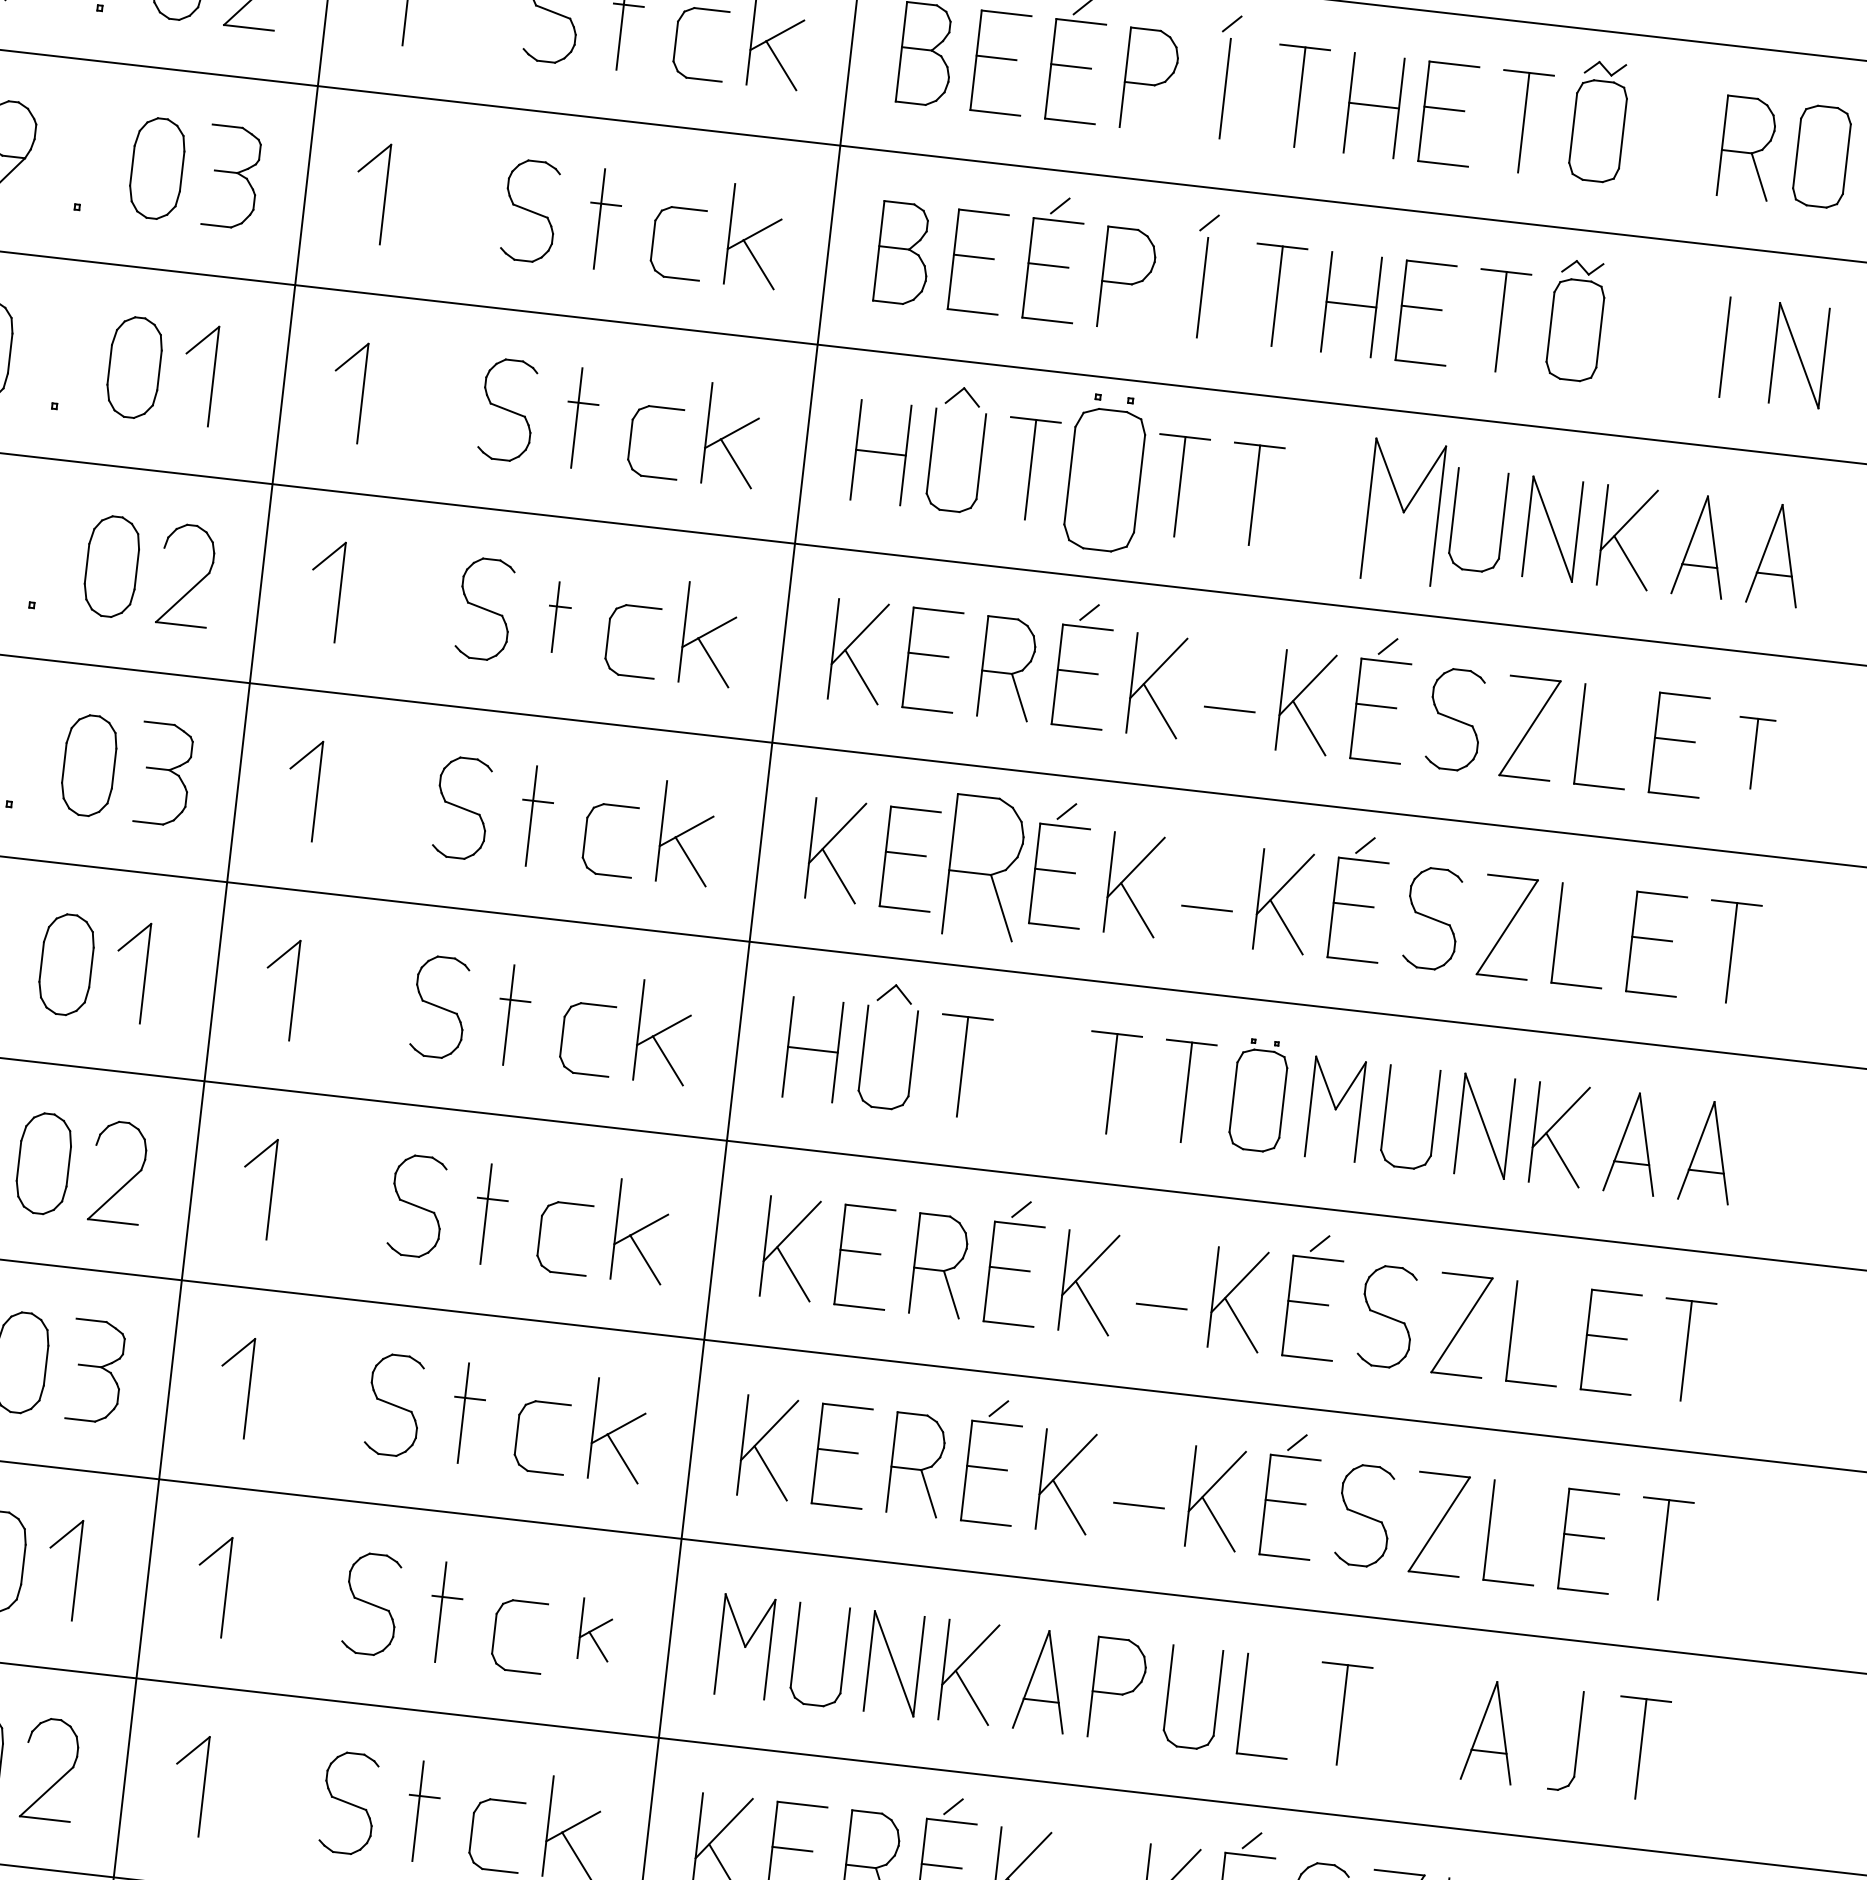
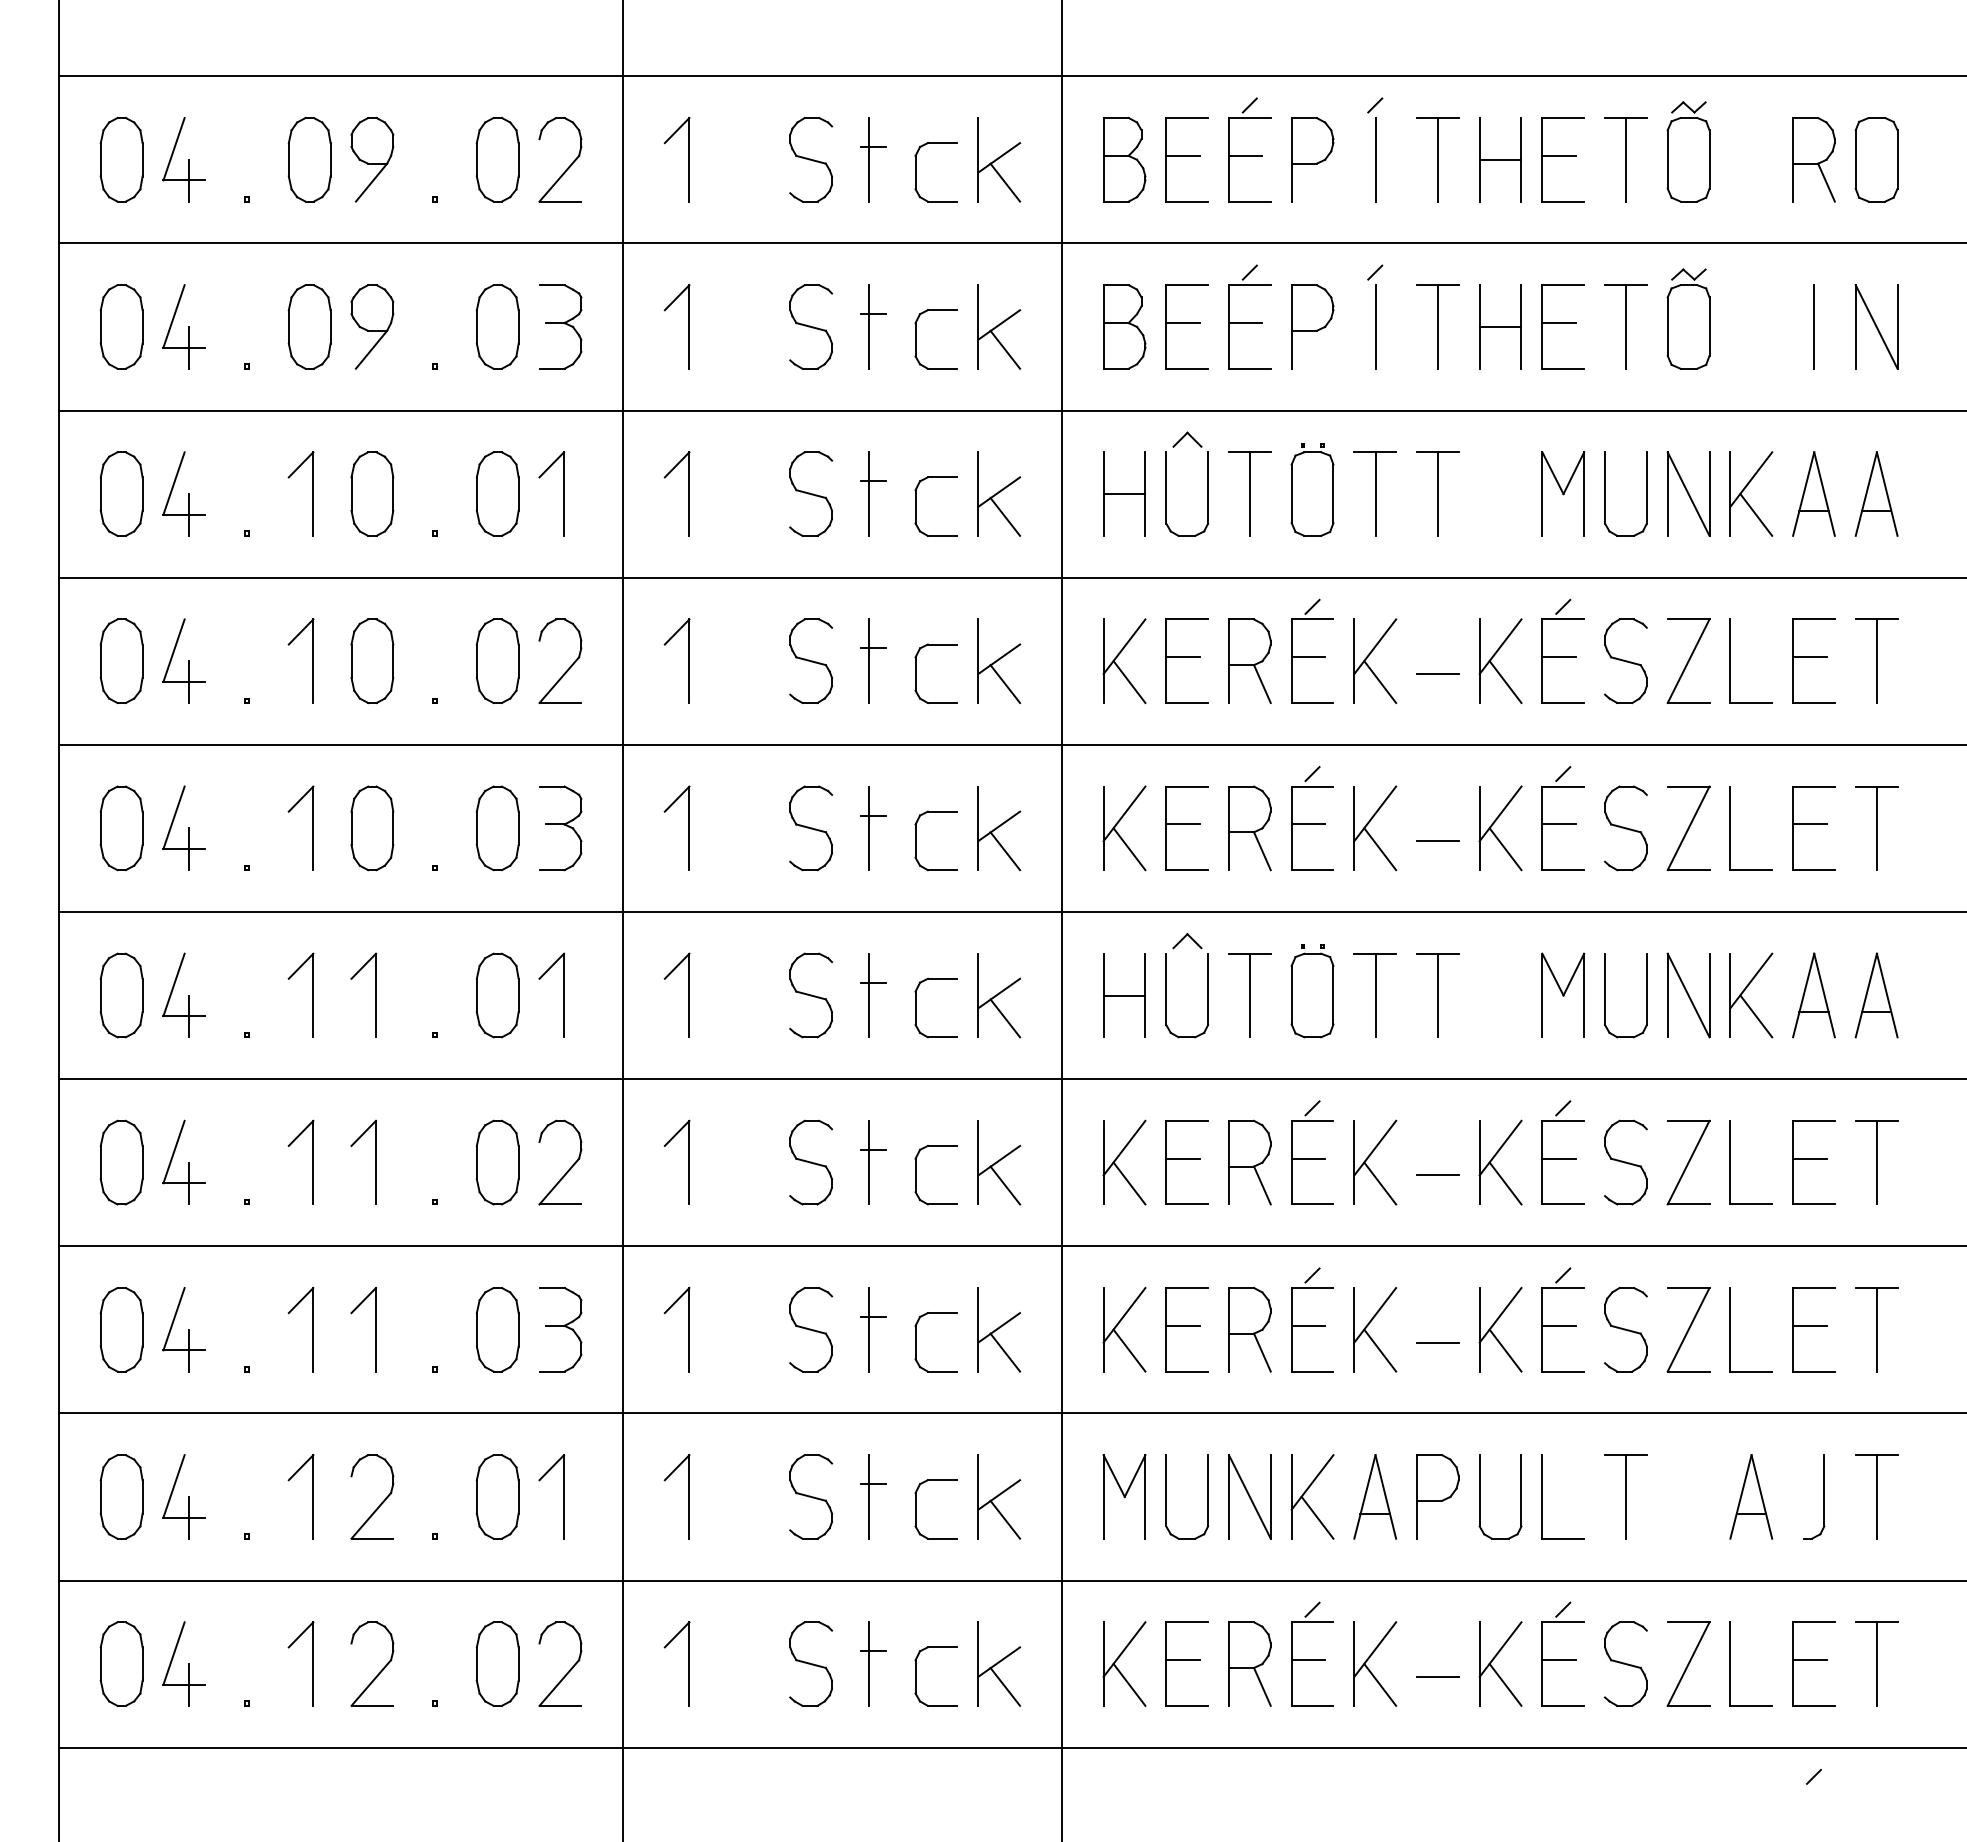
part: (1105, 472) -> (1312, 489), size x0.71
part: (1403, 511) -> (1563, 493), size x0.71
part: (559, 616) -> (873, 660), size x1.43
part: (1753, 752) -> (1876, 660), size x1.43
part: (984, 867) -> (1249, 828), size x0.71
part: (1258, 1095) -> (1312, 991), moved
part: (596, 1629) -> (999, 1496), size x1.67

